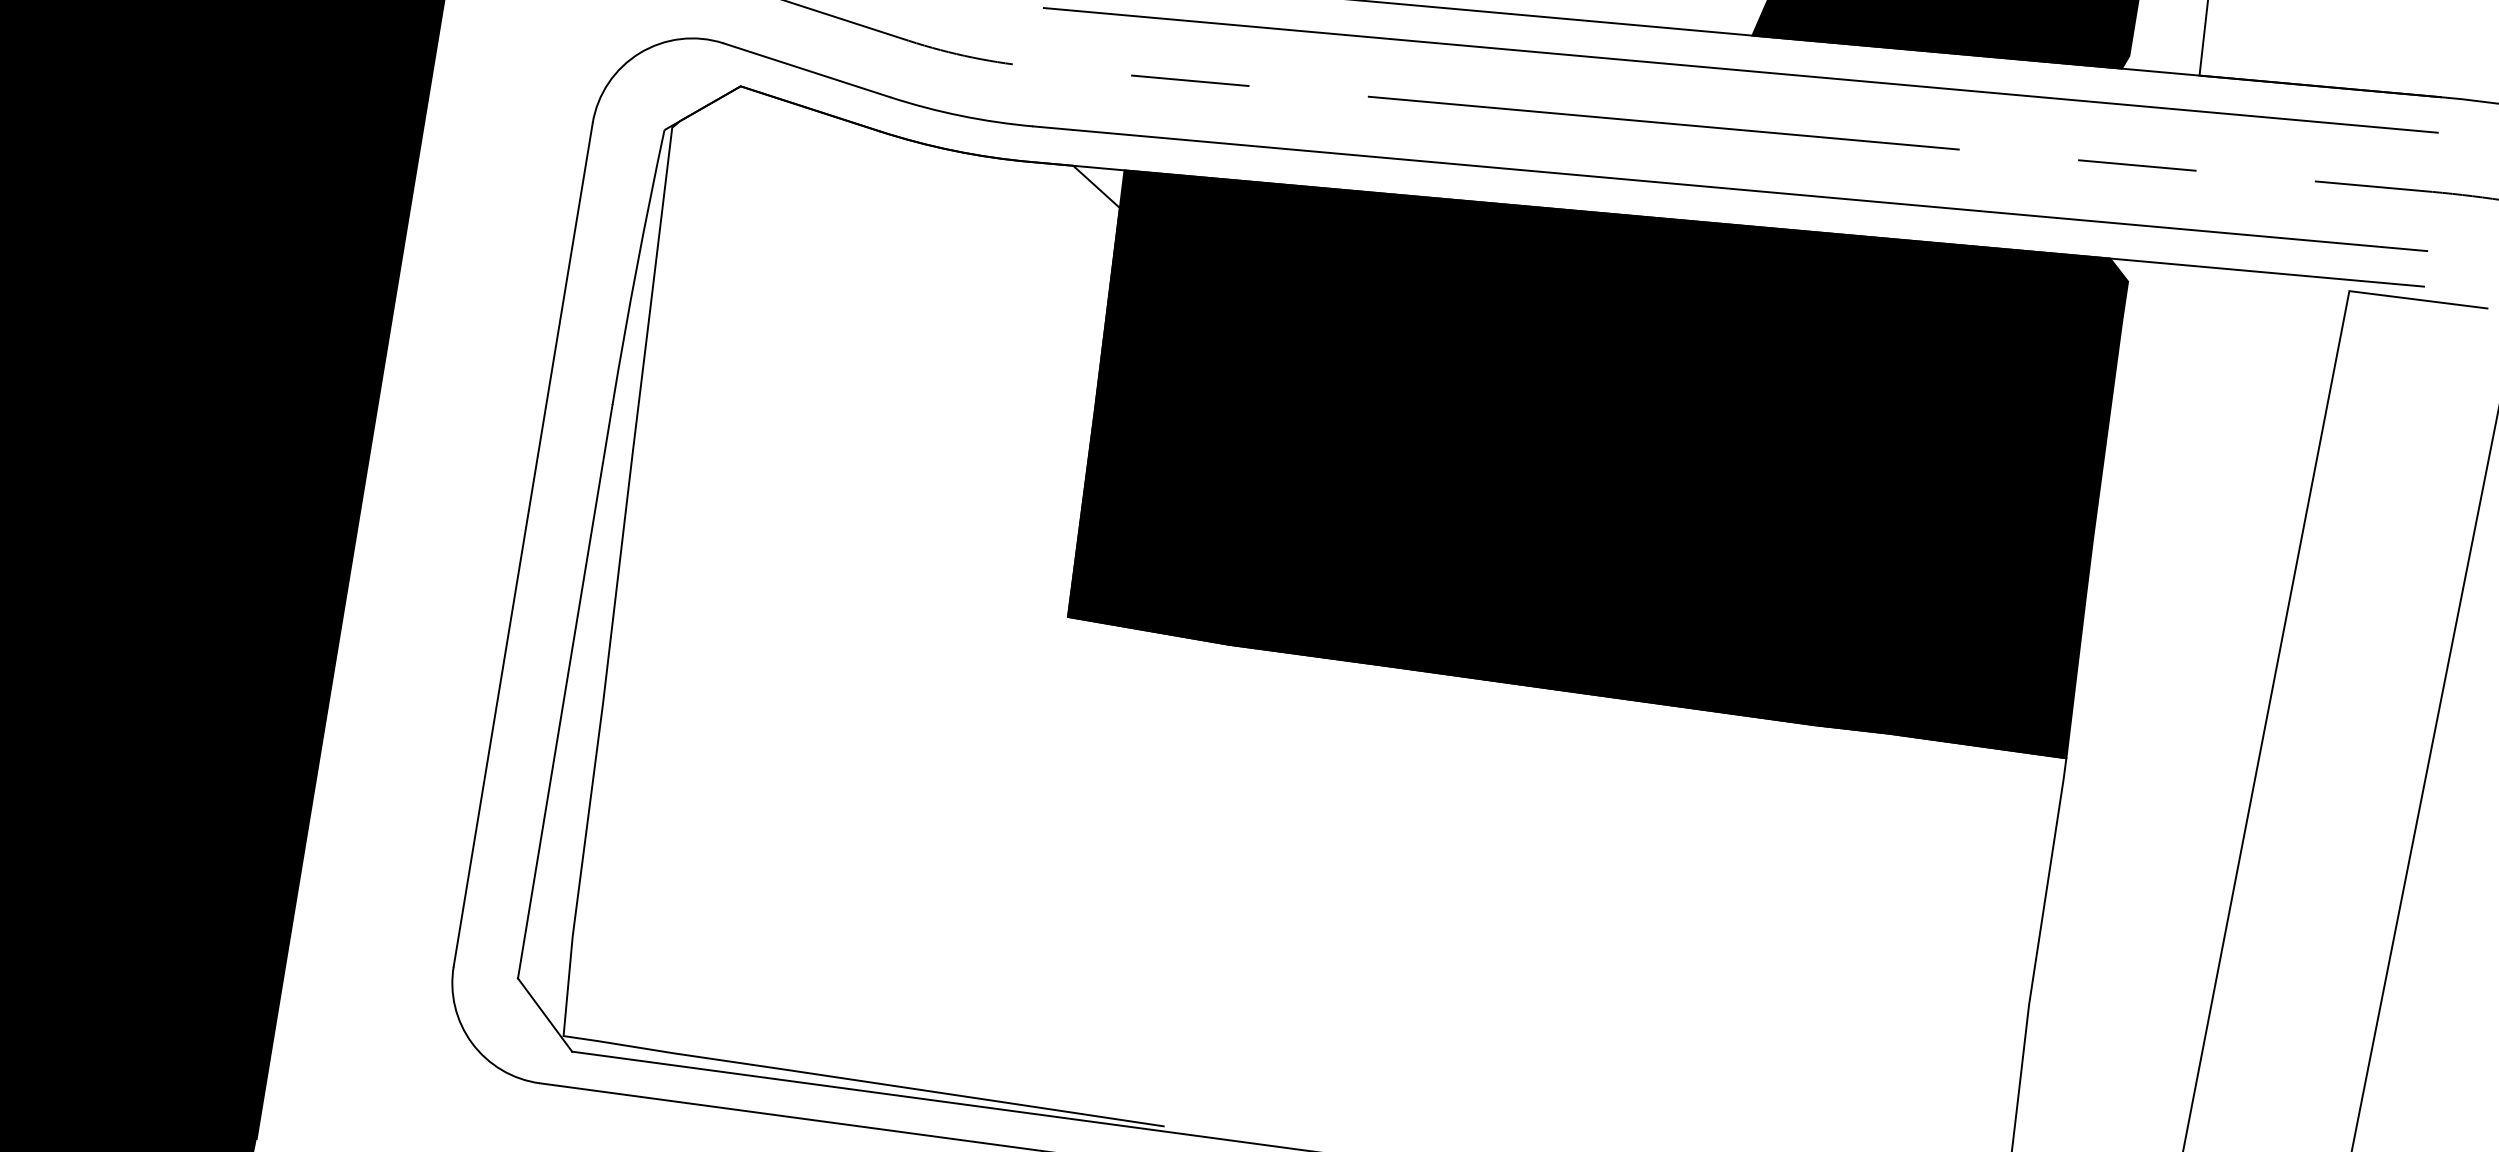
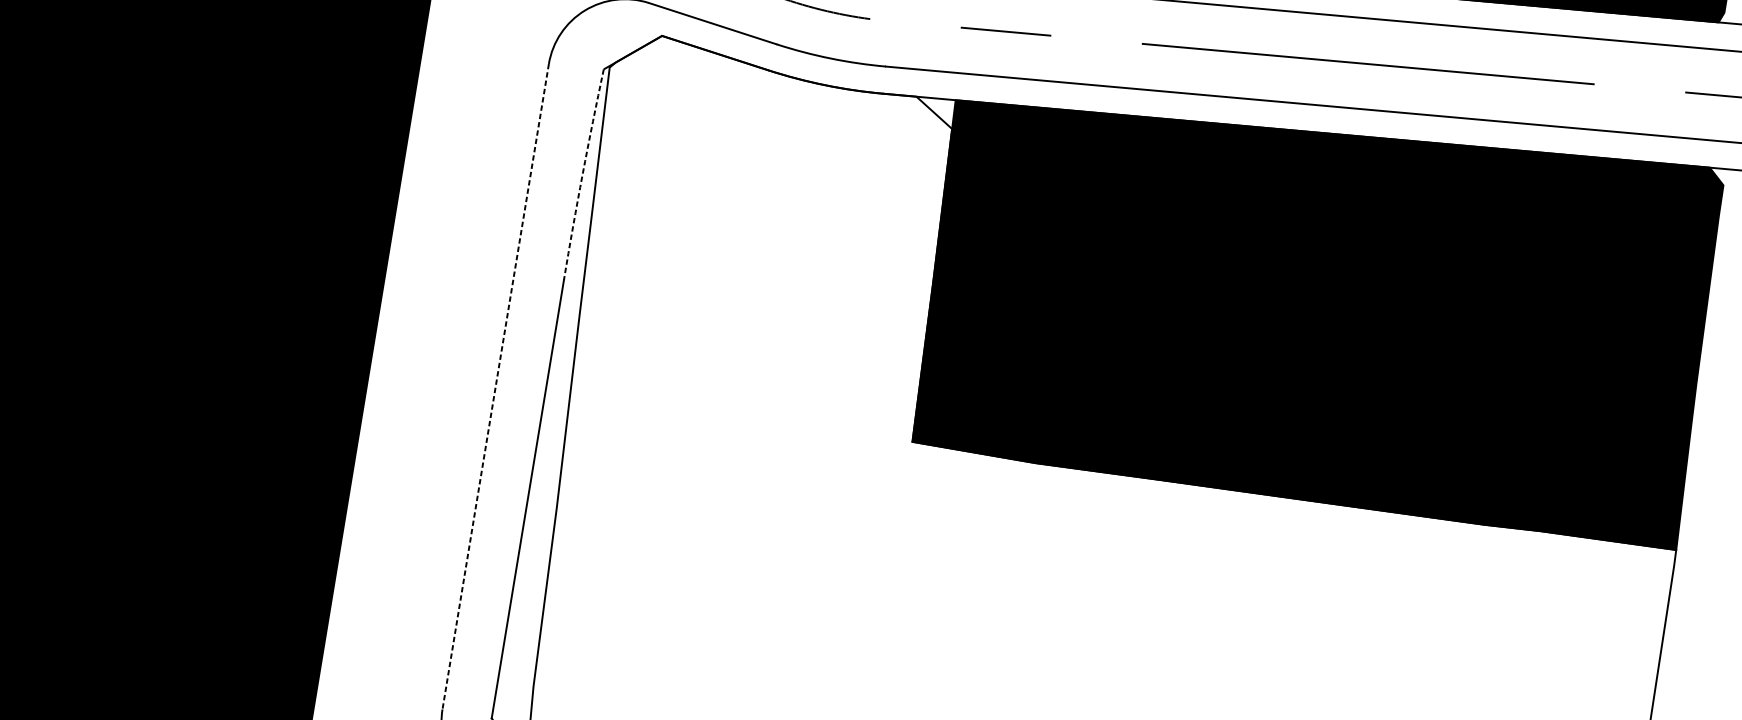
arc: (636, 267) -> (582, 174), solid -> dashed
line: (523, 544) -> (495, 386), solid -> dashed

